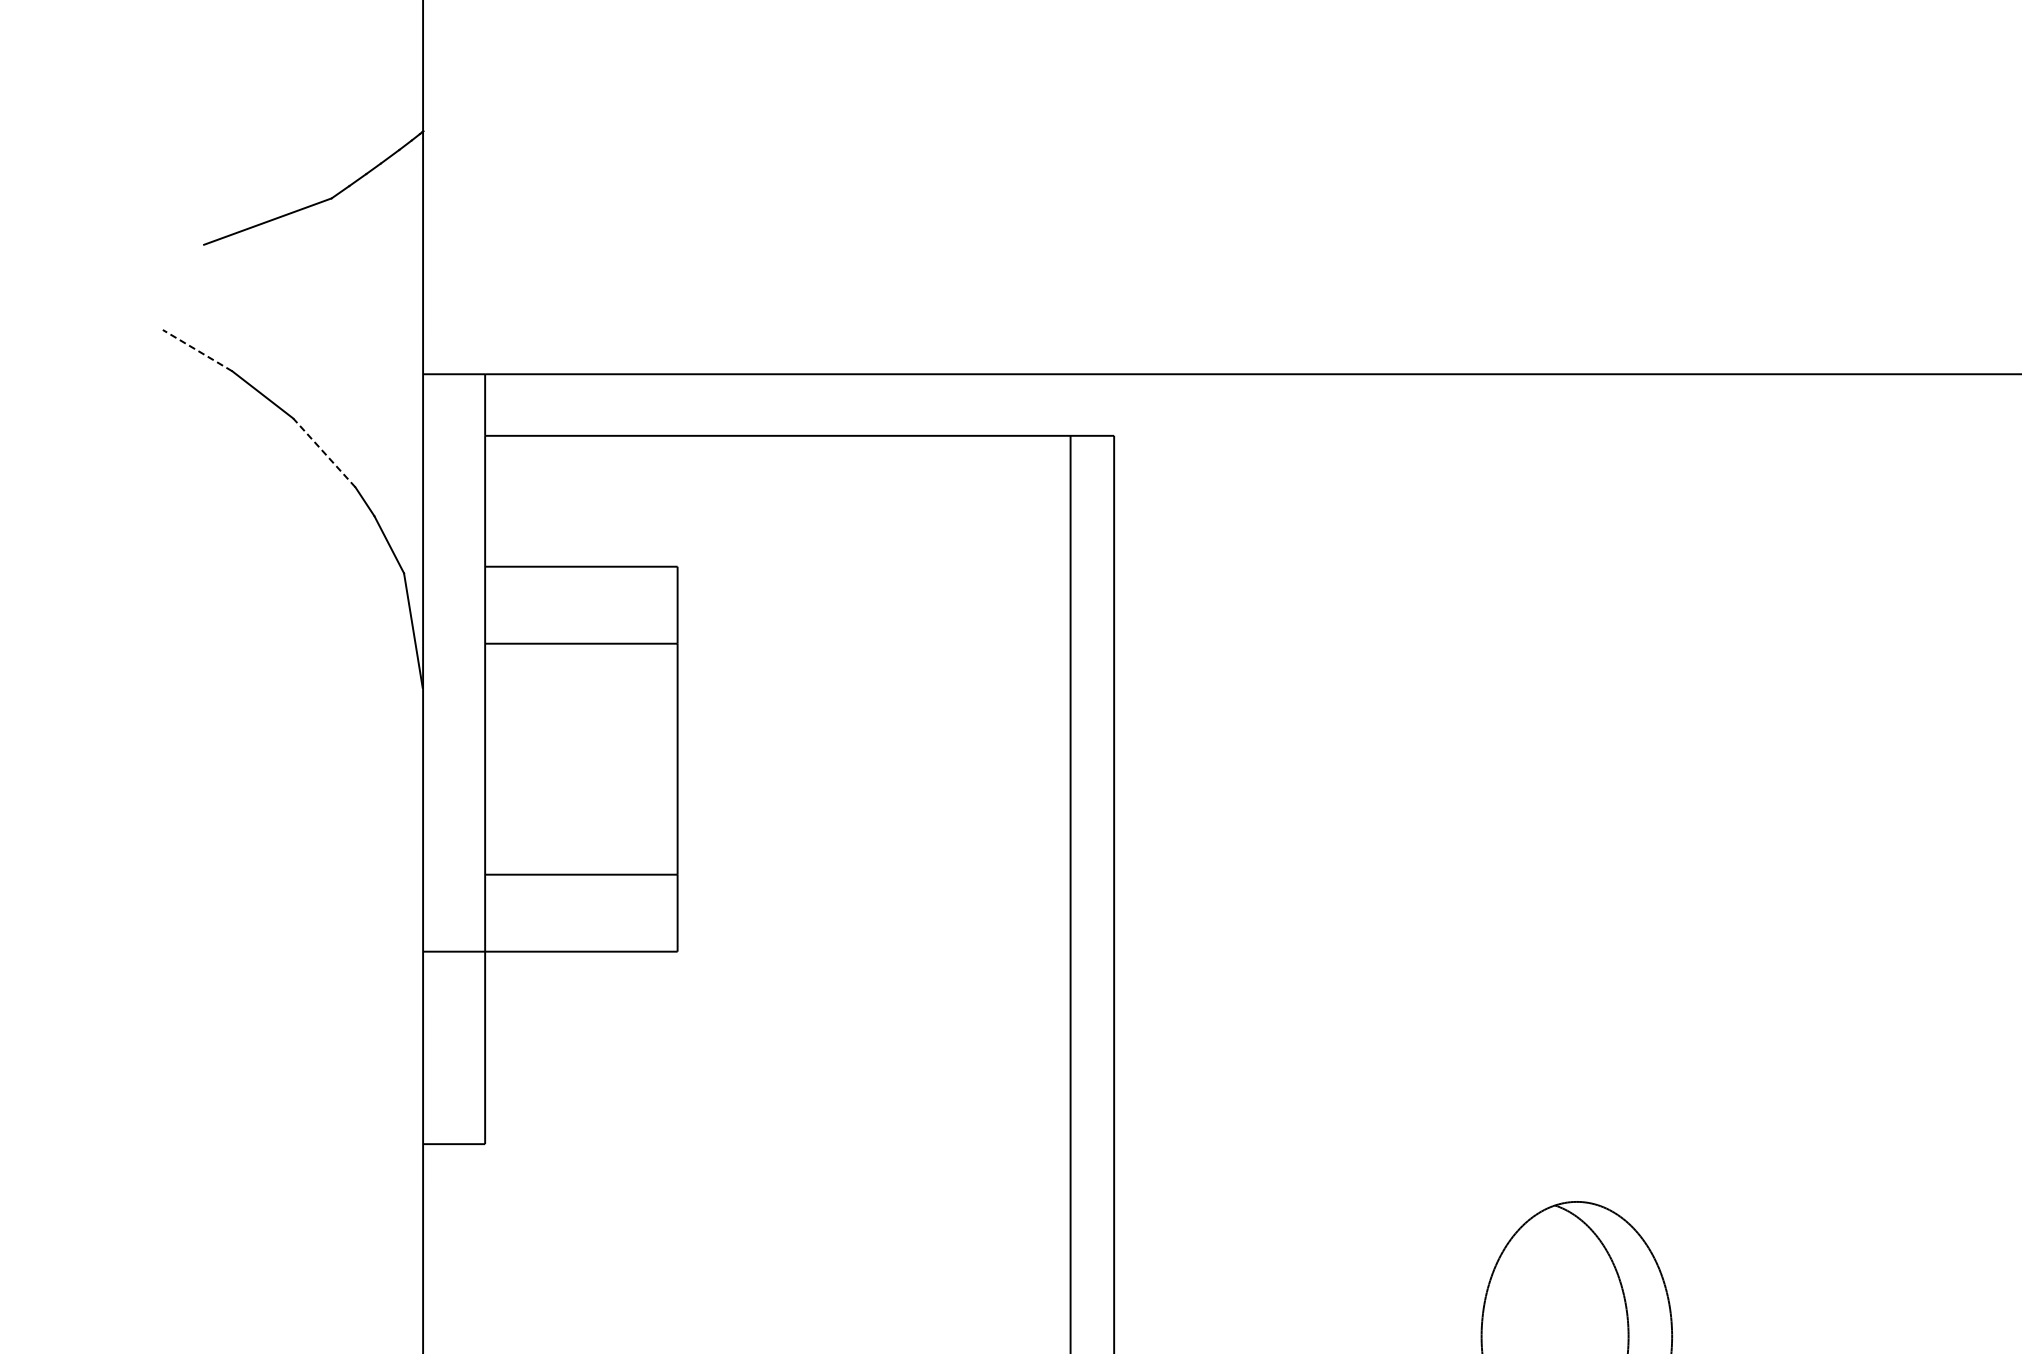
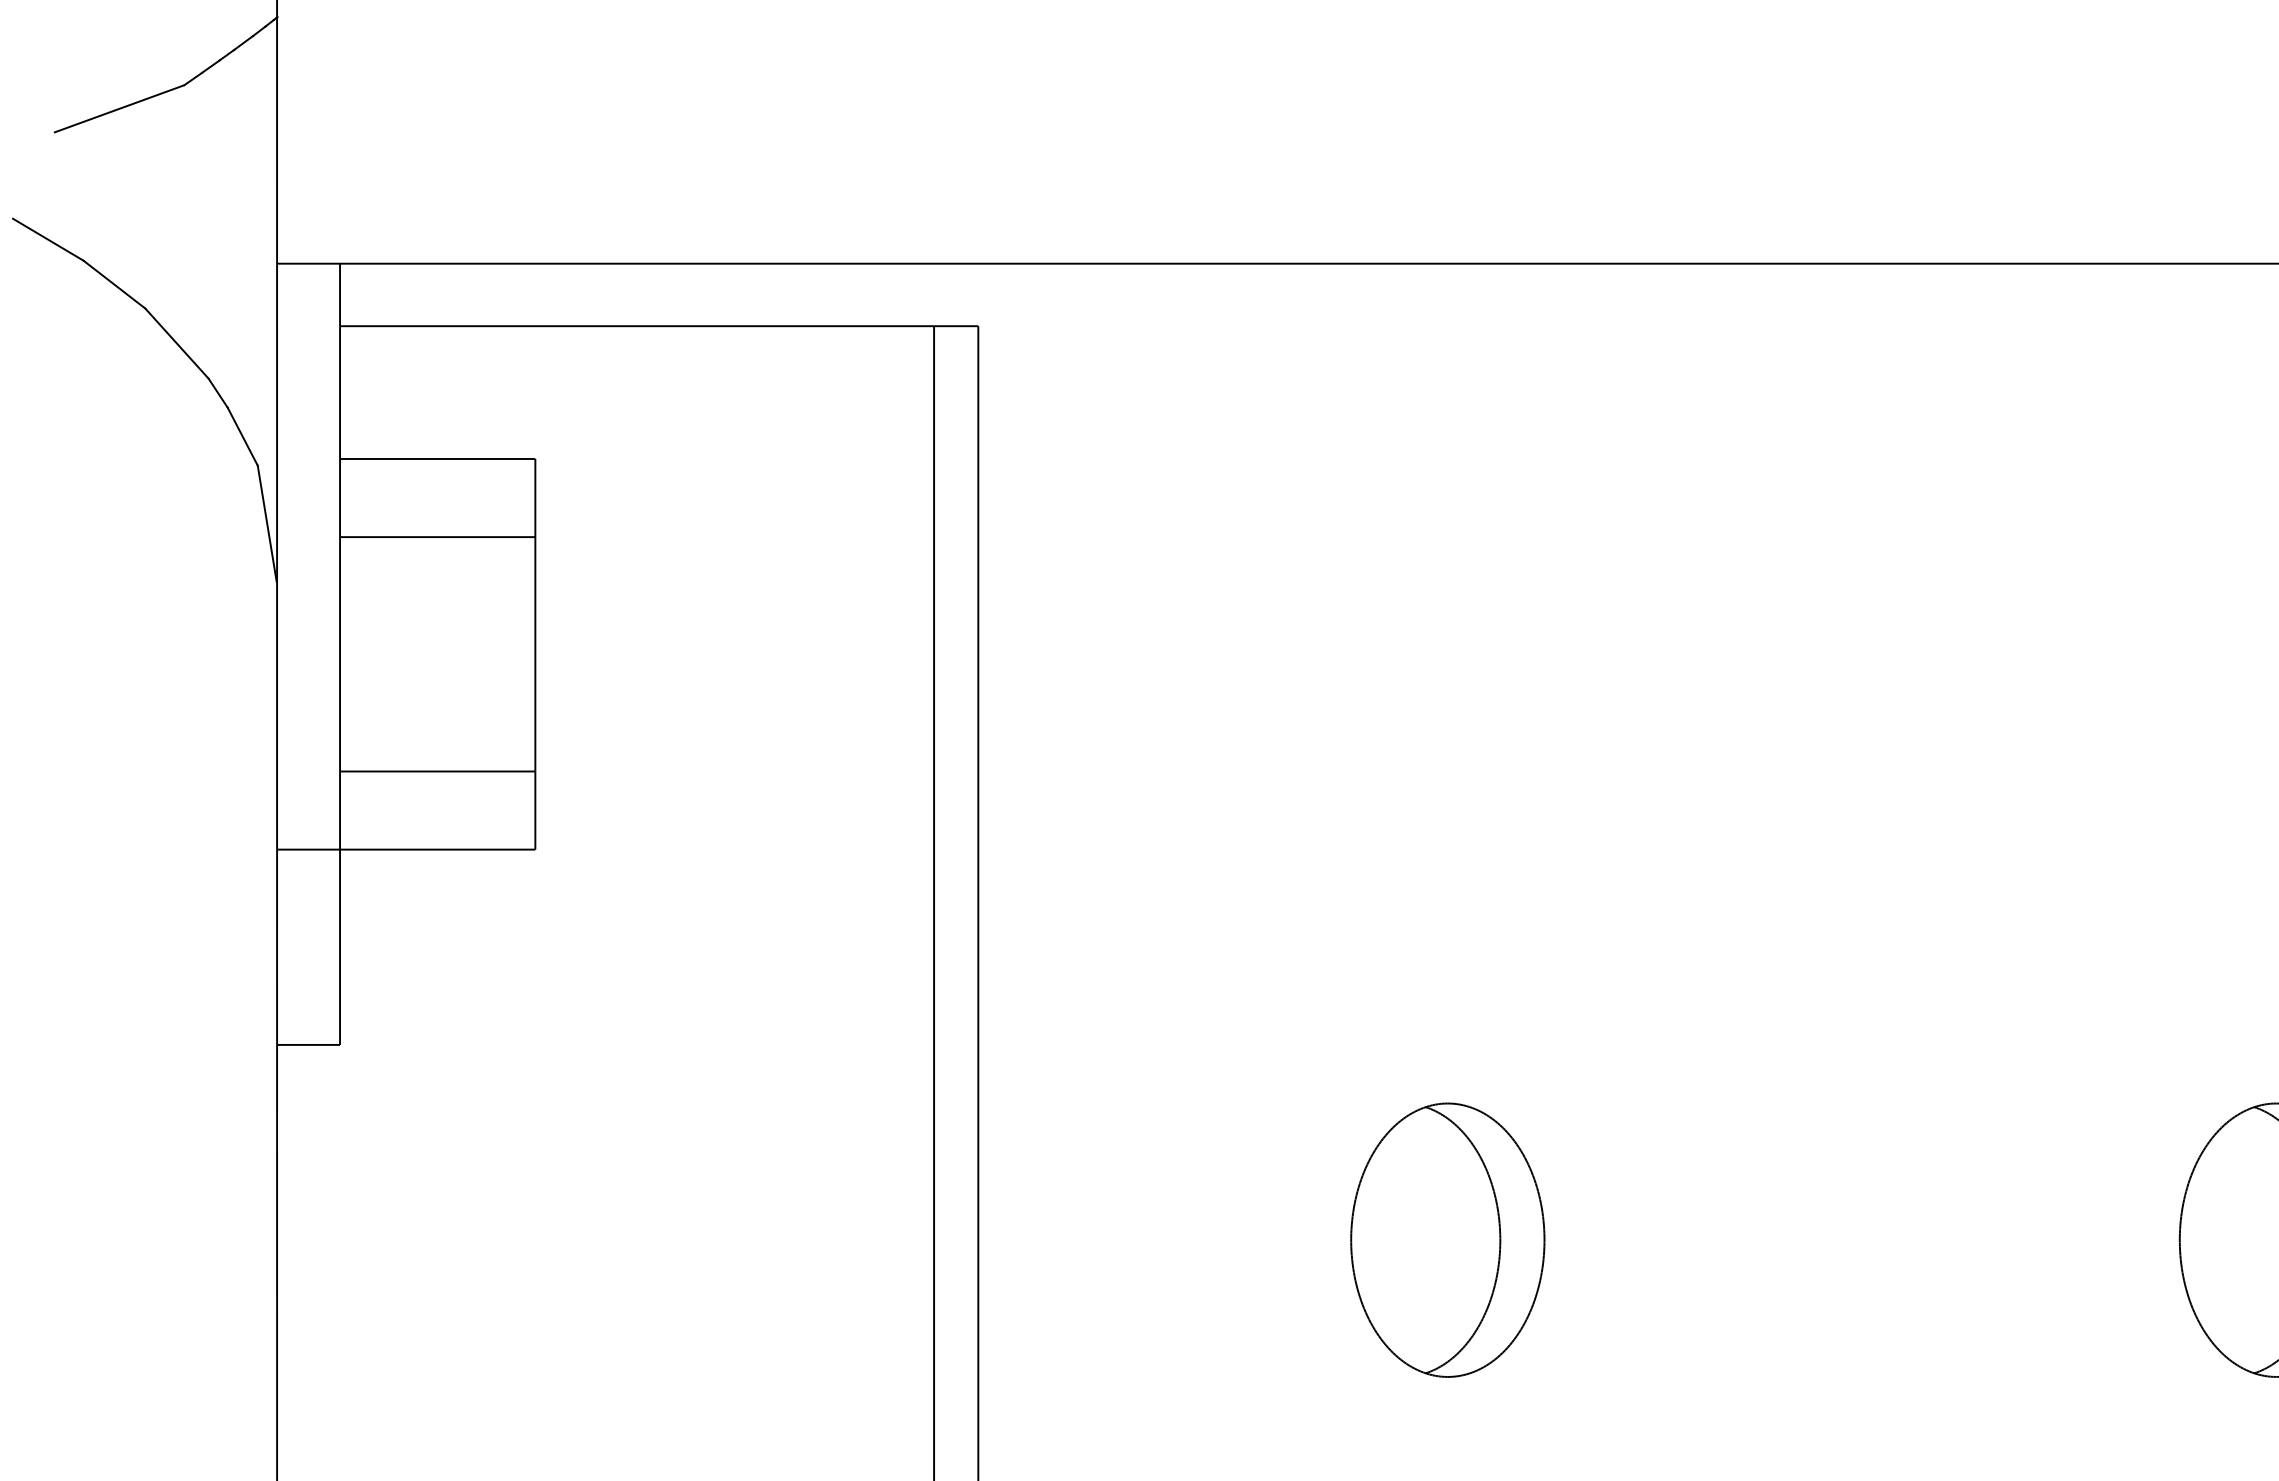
line: (196, 350) -> (47, 239), dashed -> solid
line: (323, 452) -> (176, 343), dashed -> solid

